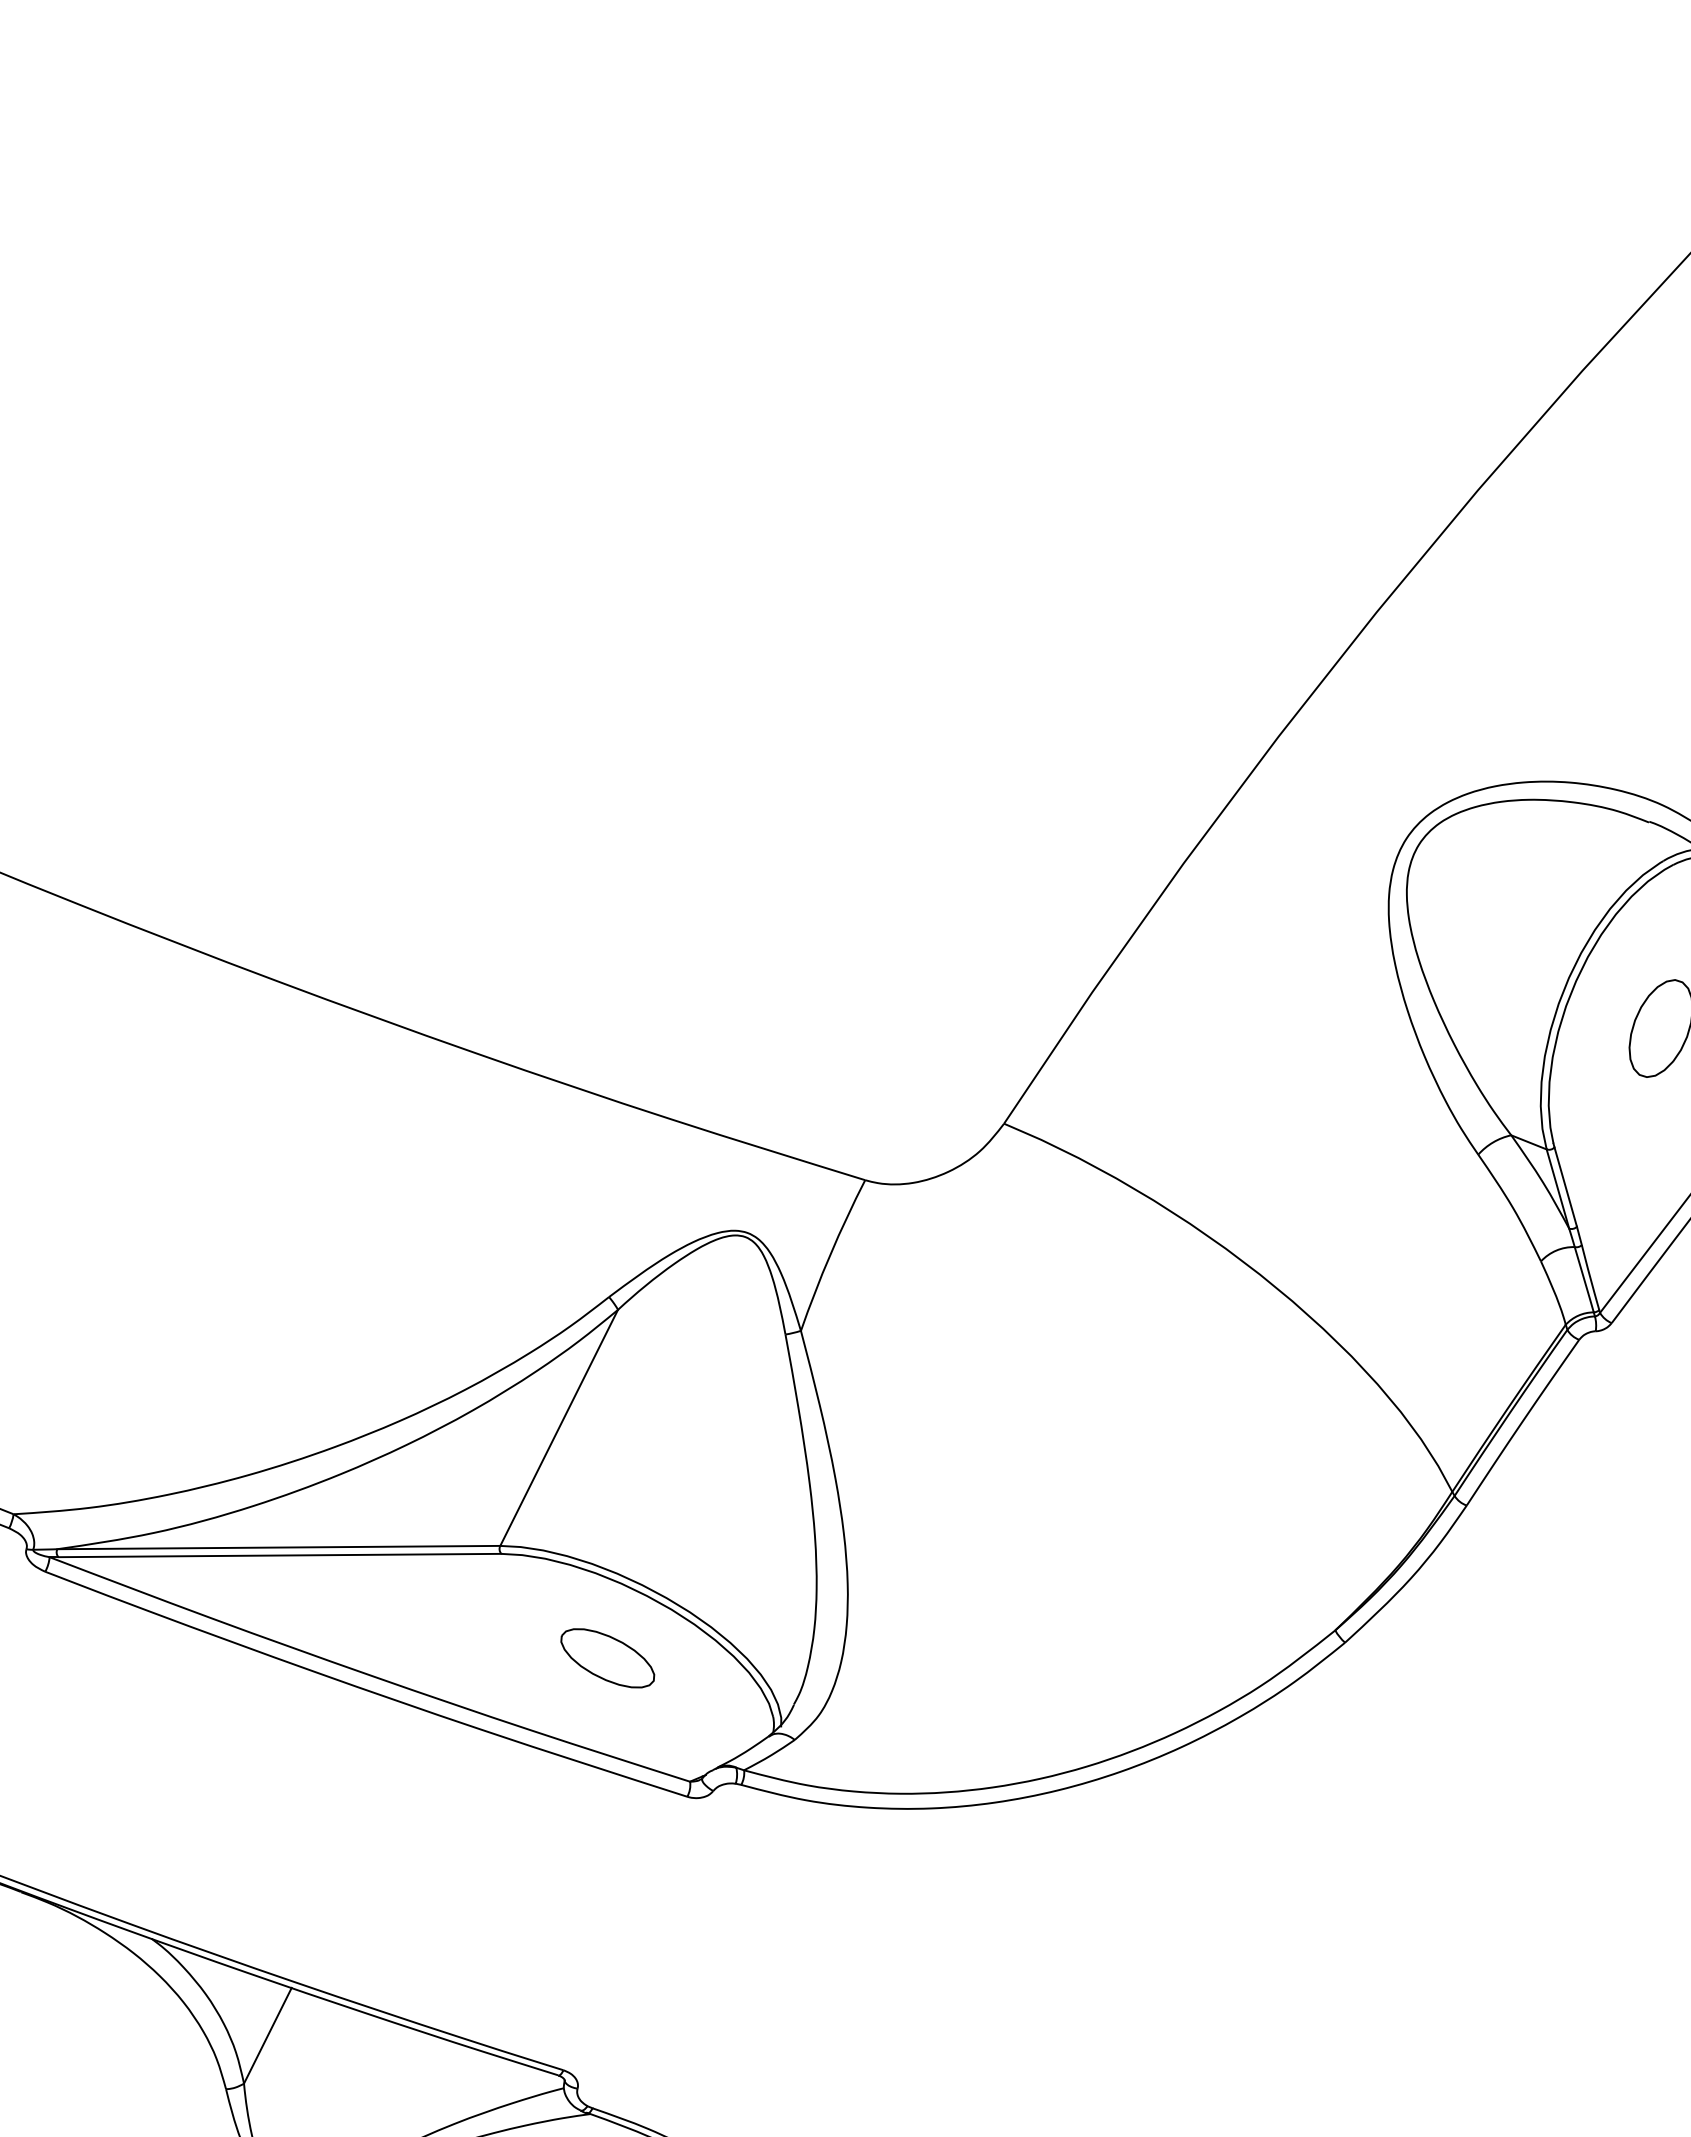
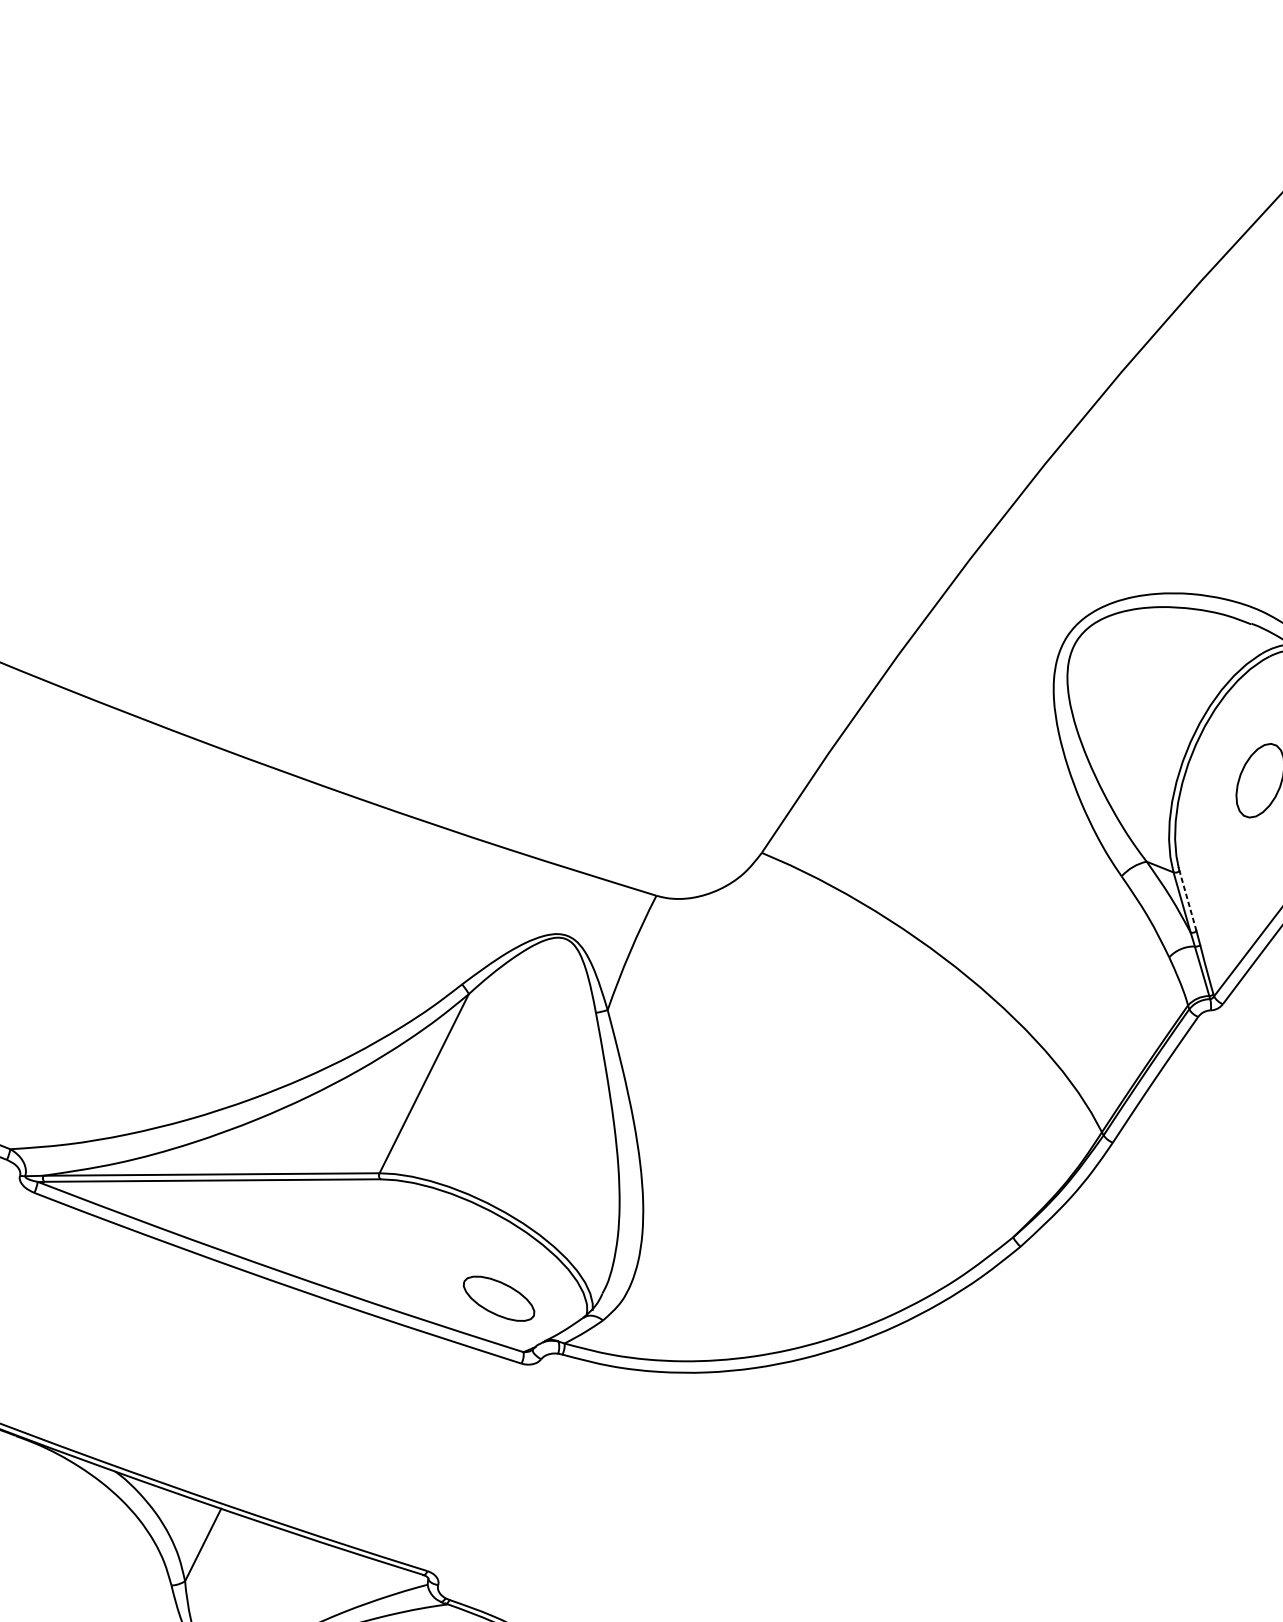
line: (1565, 1186) -> (1187, 900), solid -> dashed
part: (607, 1658) -> (498, 1298), moved

